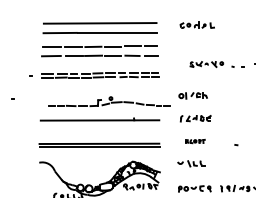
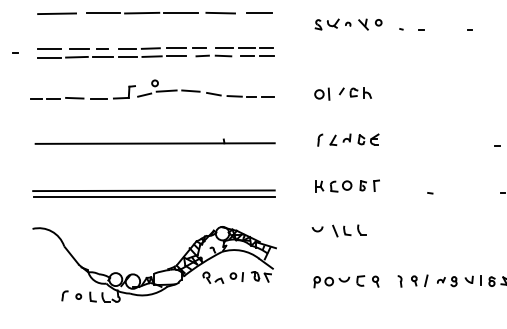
part: (216, 64) -> (368, 24), moved
part: (109, 101) -> (152, 89), moved
part: (195, 141) -> (347, 186), size x1.67

